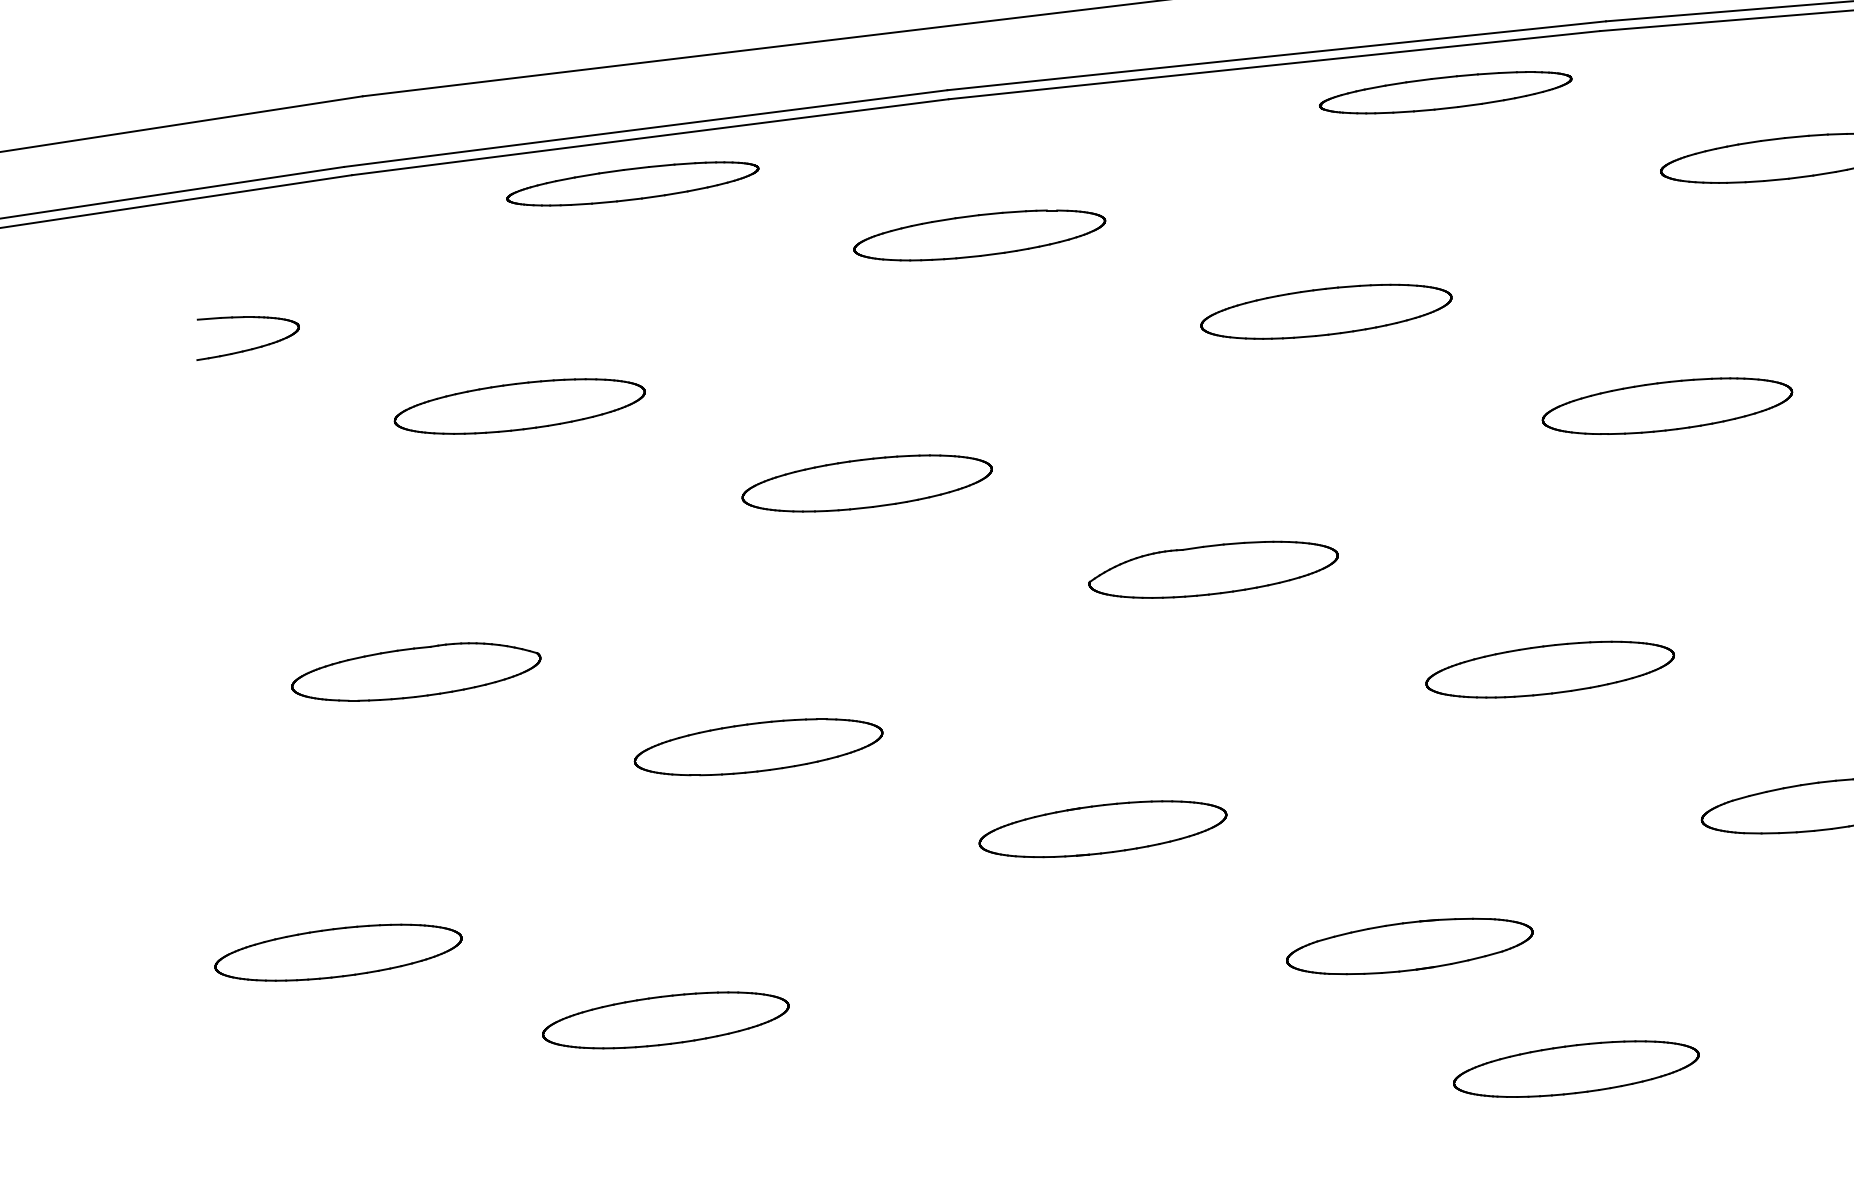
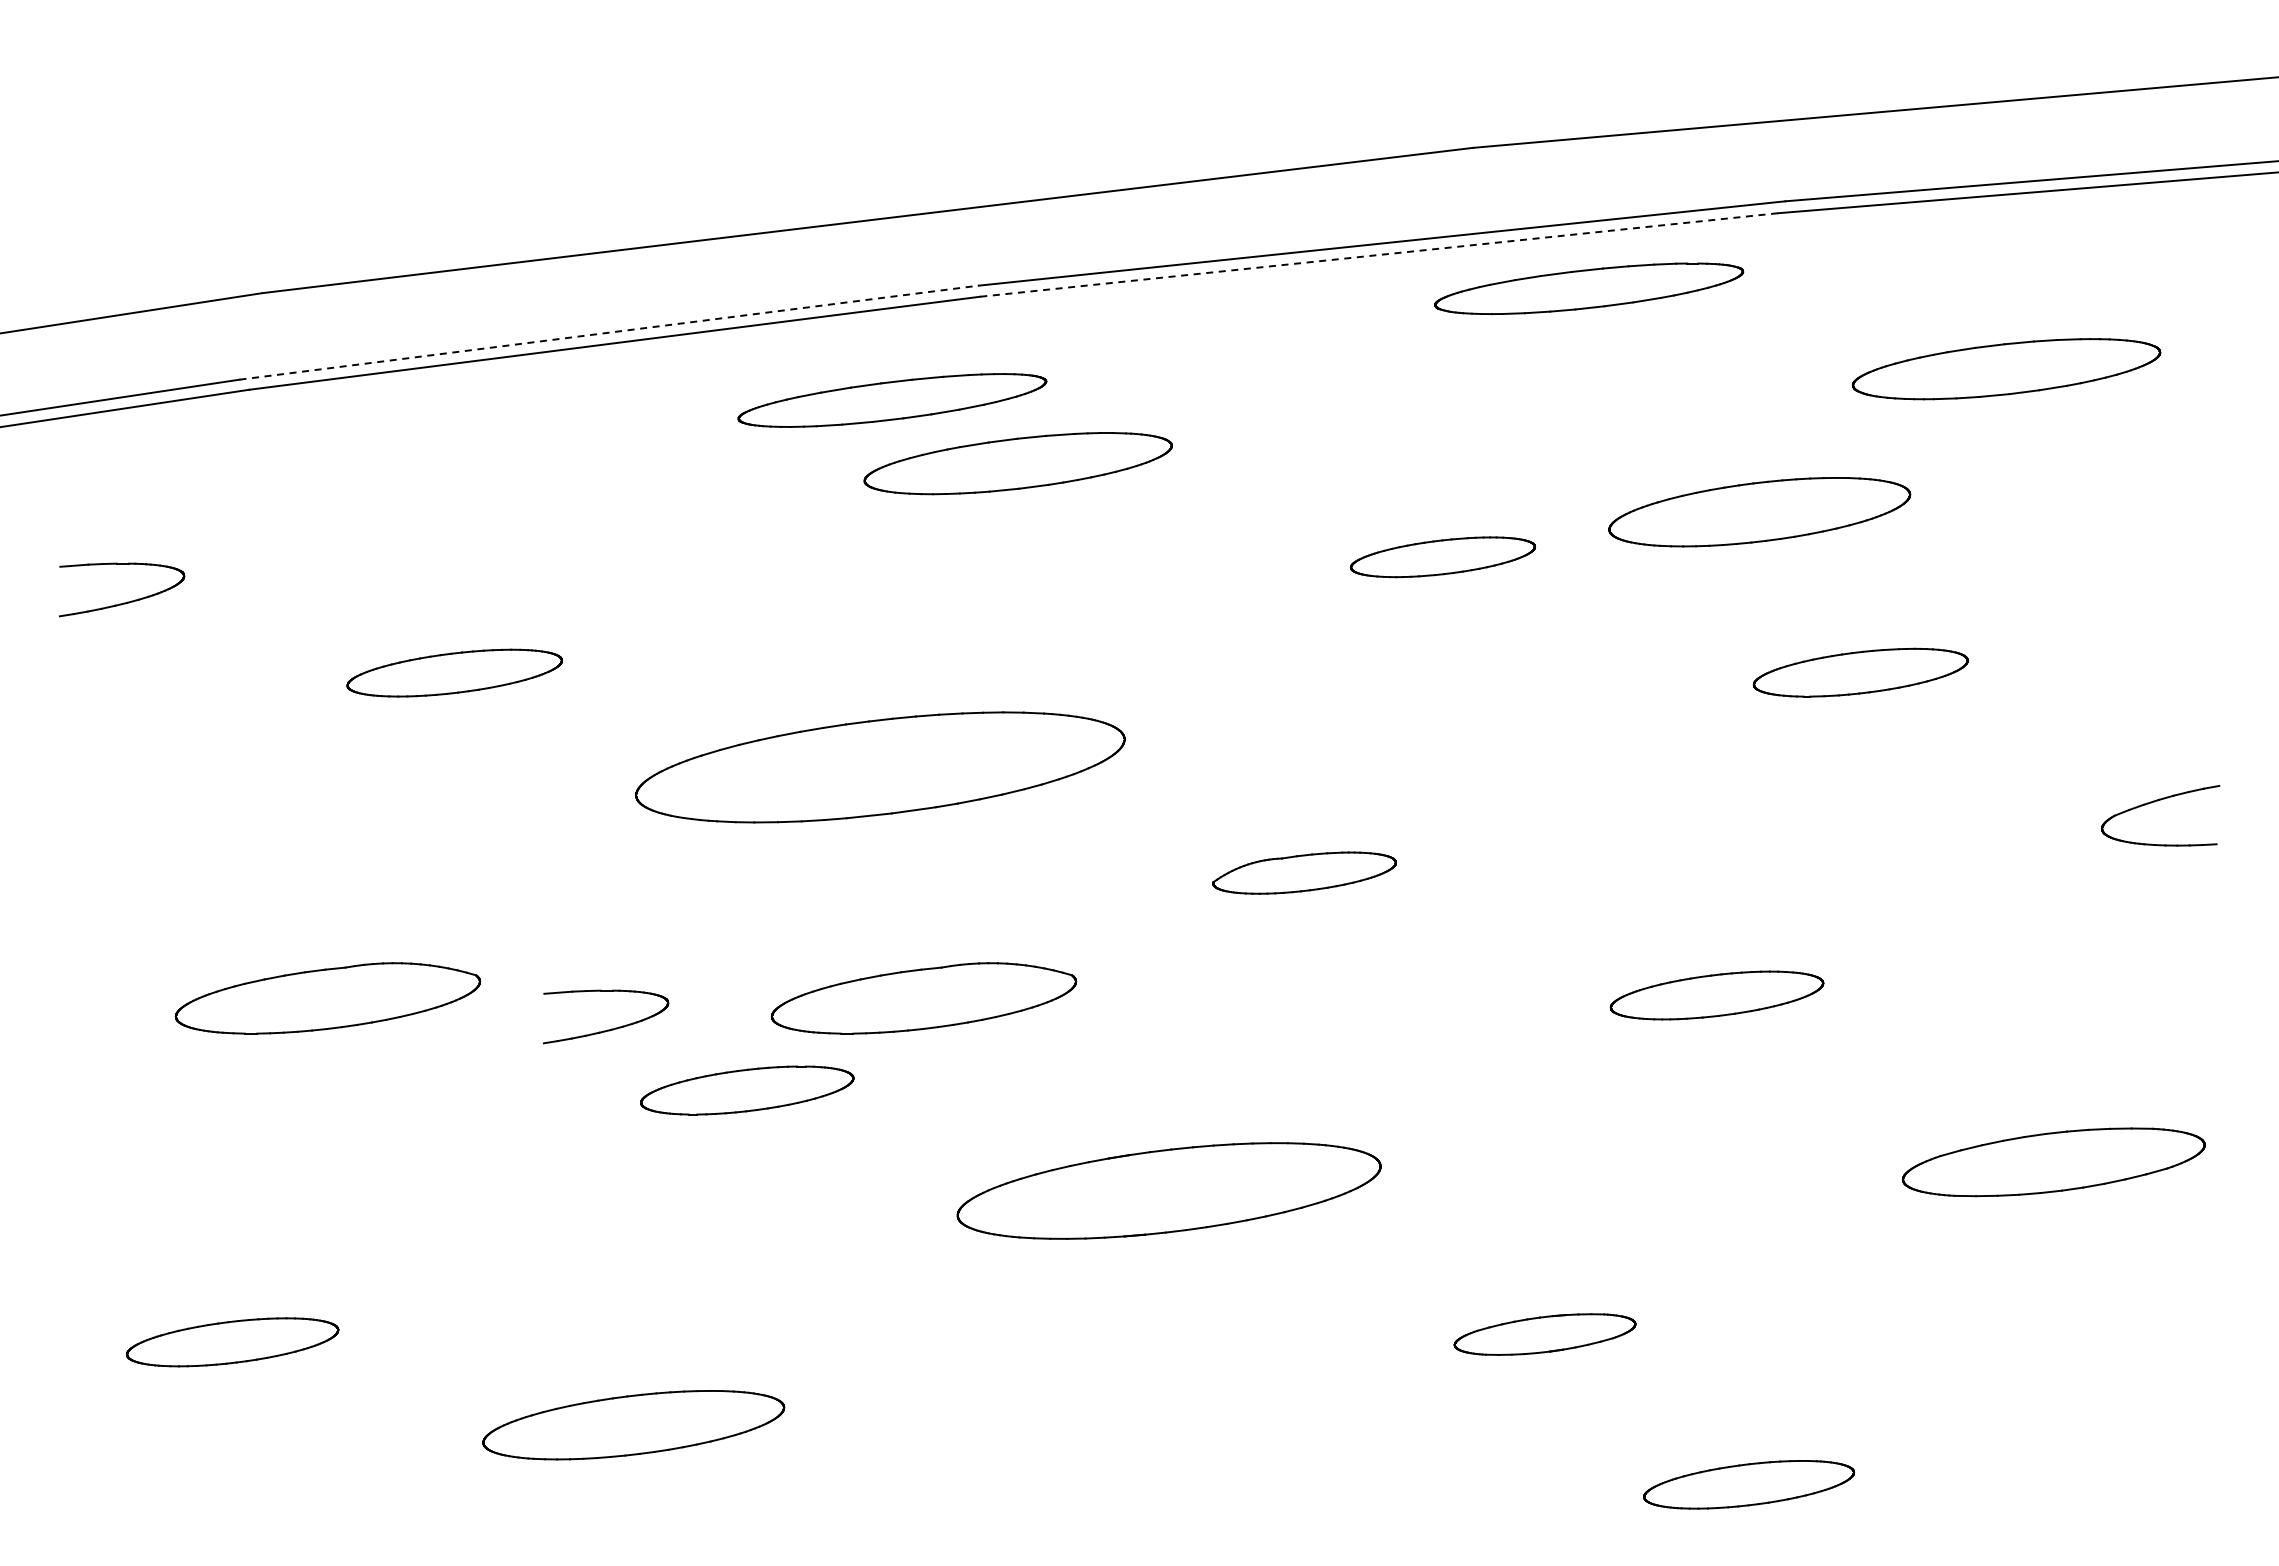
line: (1274, 64) -> (1379, 254), solid -> dashed
line: (646, 128) -> (609, 332), solid -> dashed
part: (633, 183) -> (892, 400), moved
part: (1584, 275) -> (1759, 512), added
part: (1326, 312) -> (1442, 557), size x0.6
part: (519, 405) -> (454, 672), size x0.7
part: (1667, 405) -> (1860, 672), size x0.7
part: (867, 483) -> (880, 767), size x1.6
part: (1213, 569) -> (1304, 872), size x0.6
part: (1549, 669) -> (1716, 995), size x0.7
part: (902, 672) -> (923, 998), added
part: (647, 696) -> (611, 1028), added
part: (757, 747) -> (746, 1090), size x0.7
part: (1103, 828) -> (1169, 1190), size x1.4
part: (1409, 946) -> (1544, 1334), size x0.6
part: (338, 952) -> (232, 1342), size x0.7
part: (1575, 1068) -> (1748, 1484), size x0.7

